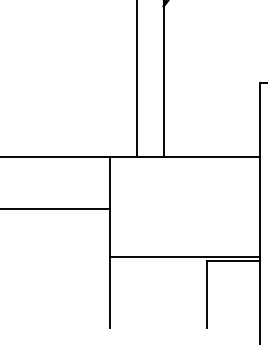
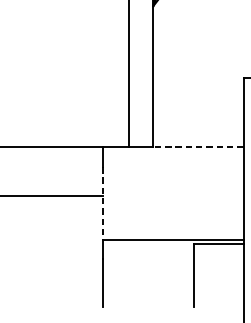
line: (211, 157) -> (198, 147), solid -> dashed
line: (109, 218) -> (102, 204), solid -> dashed

